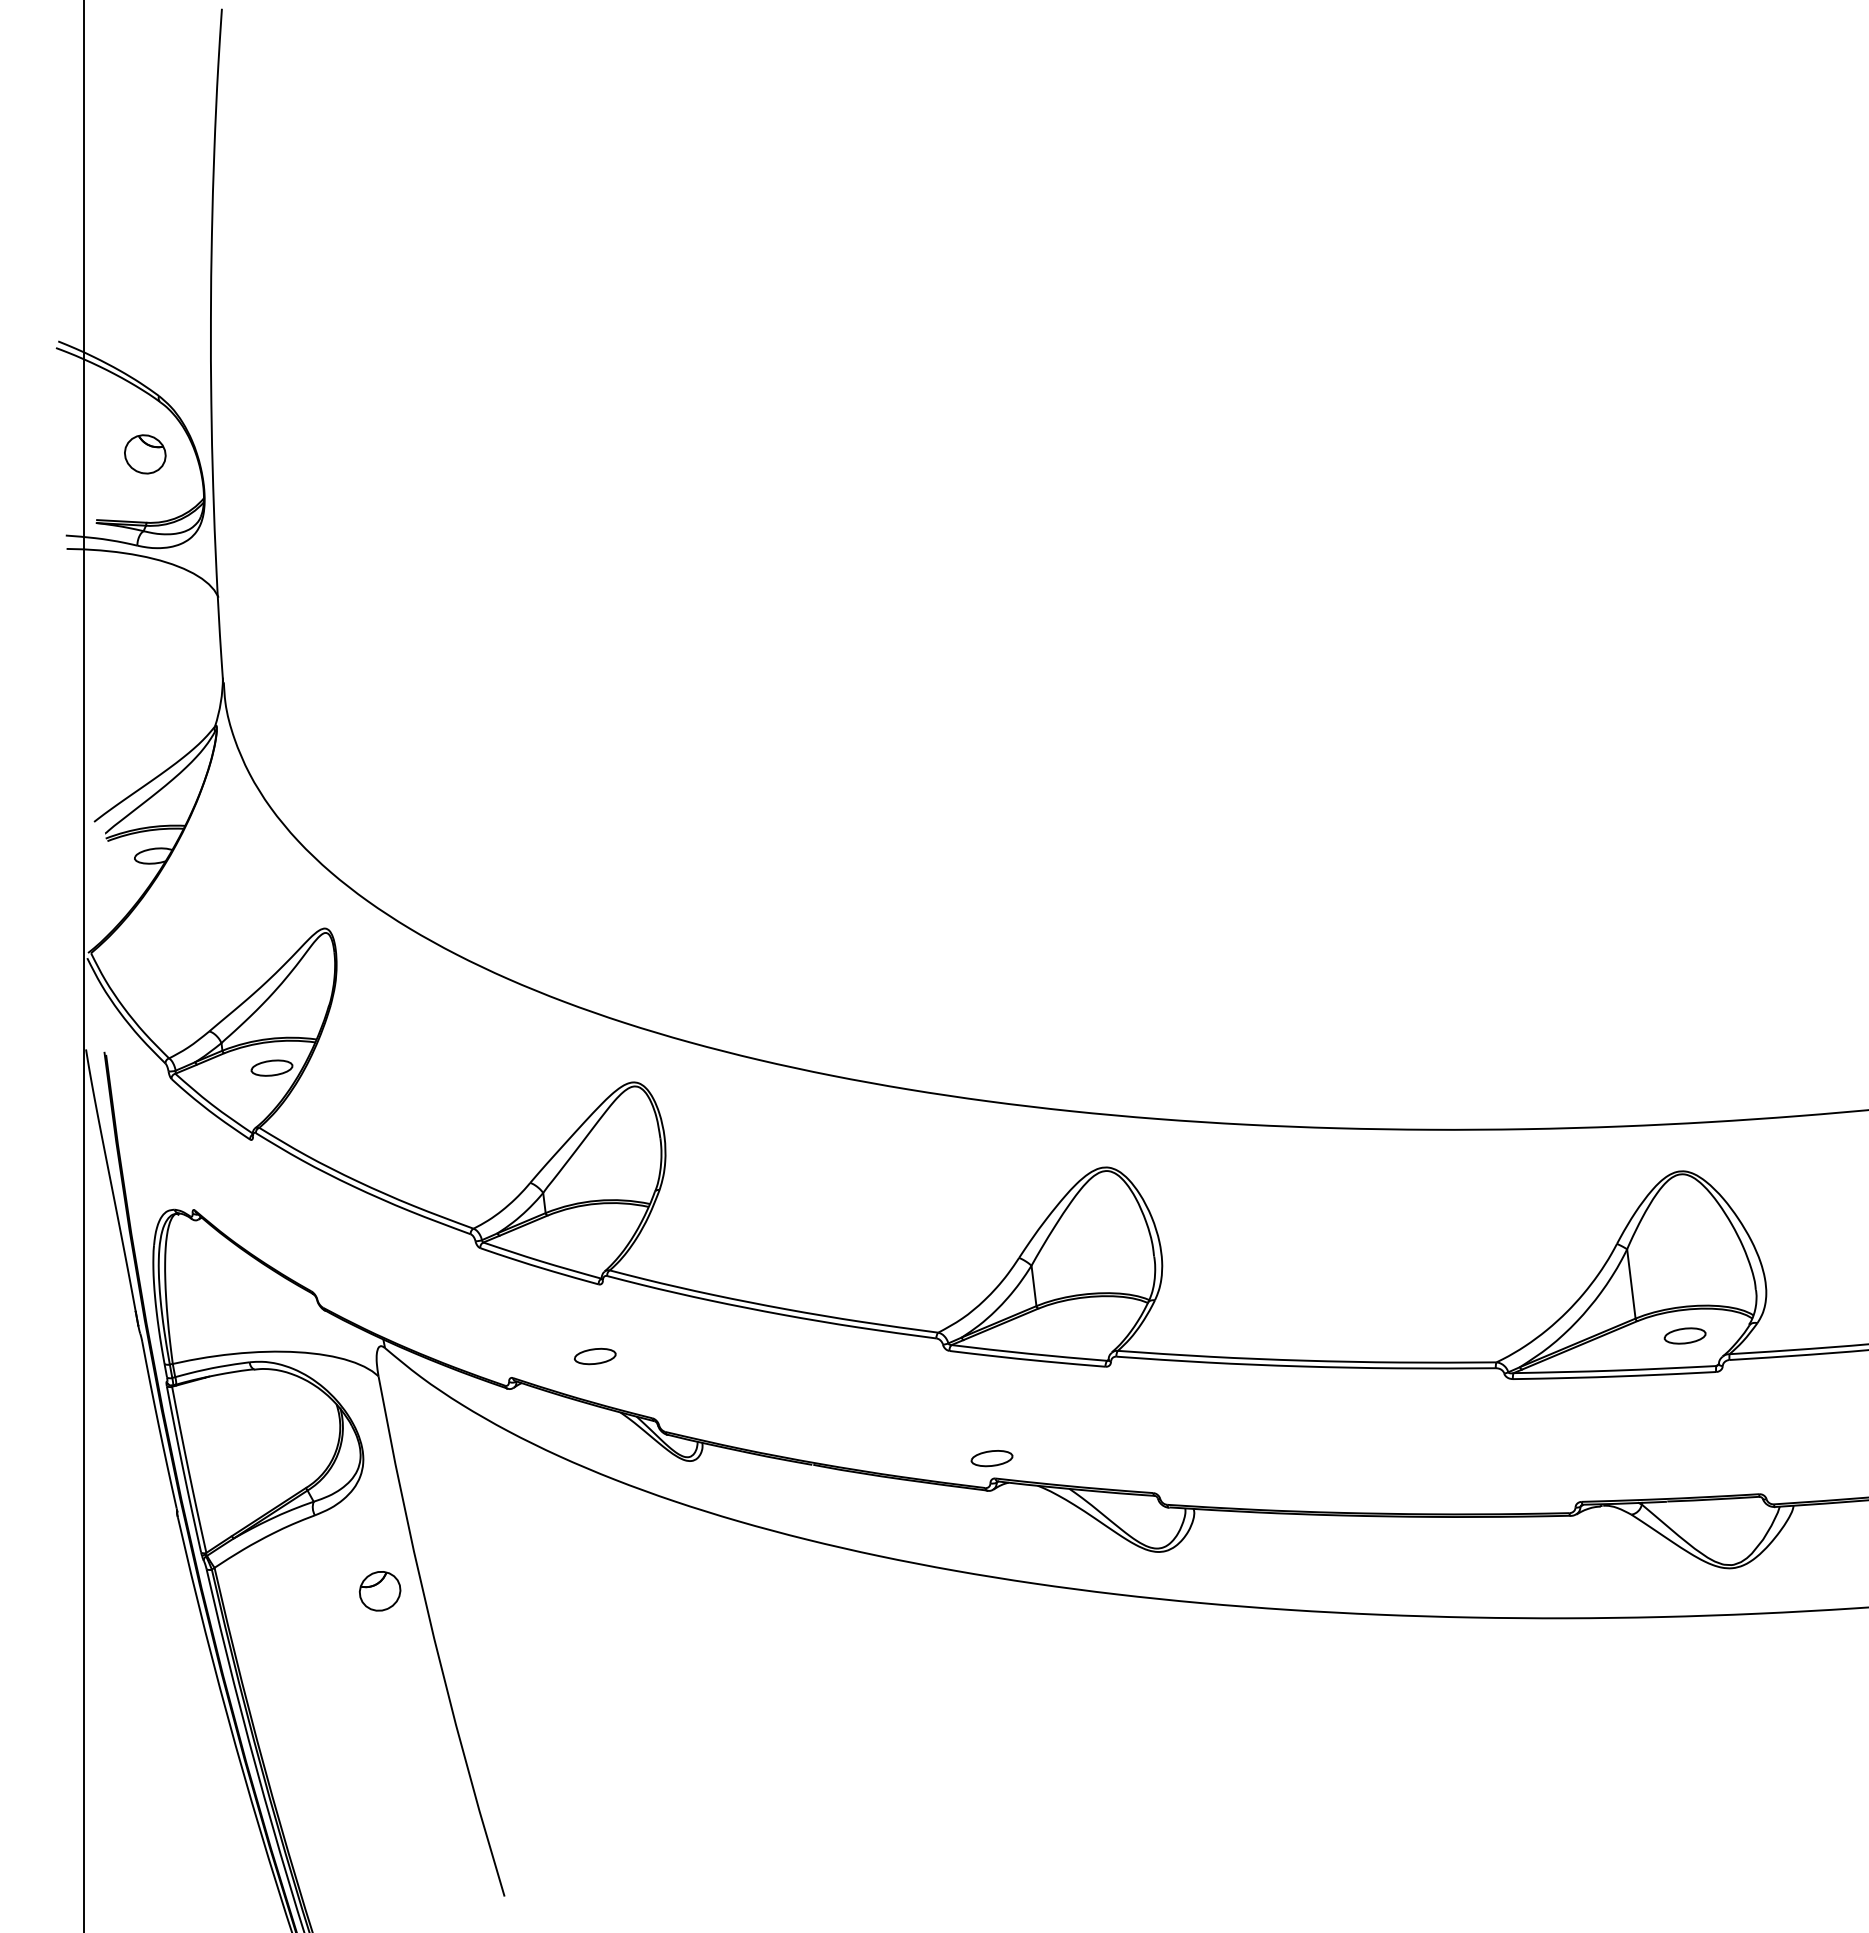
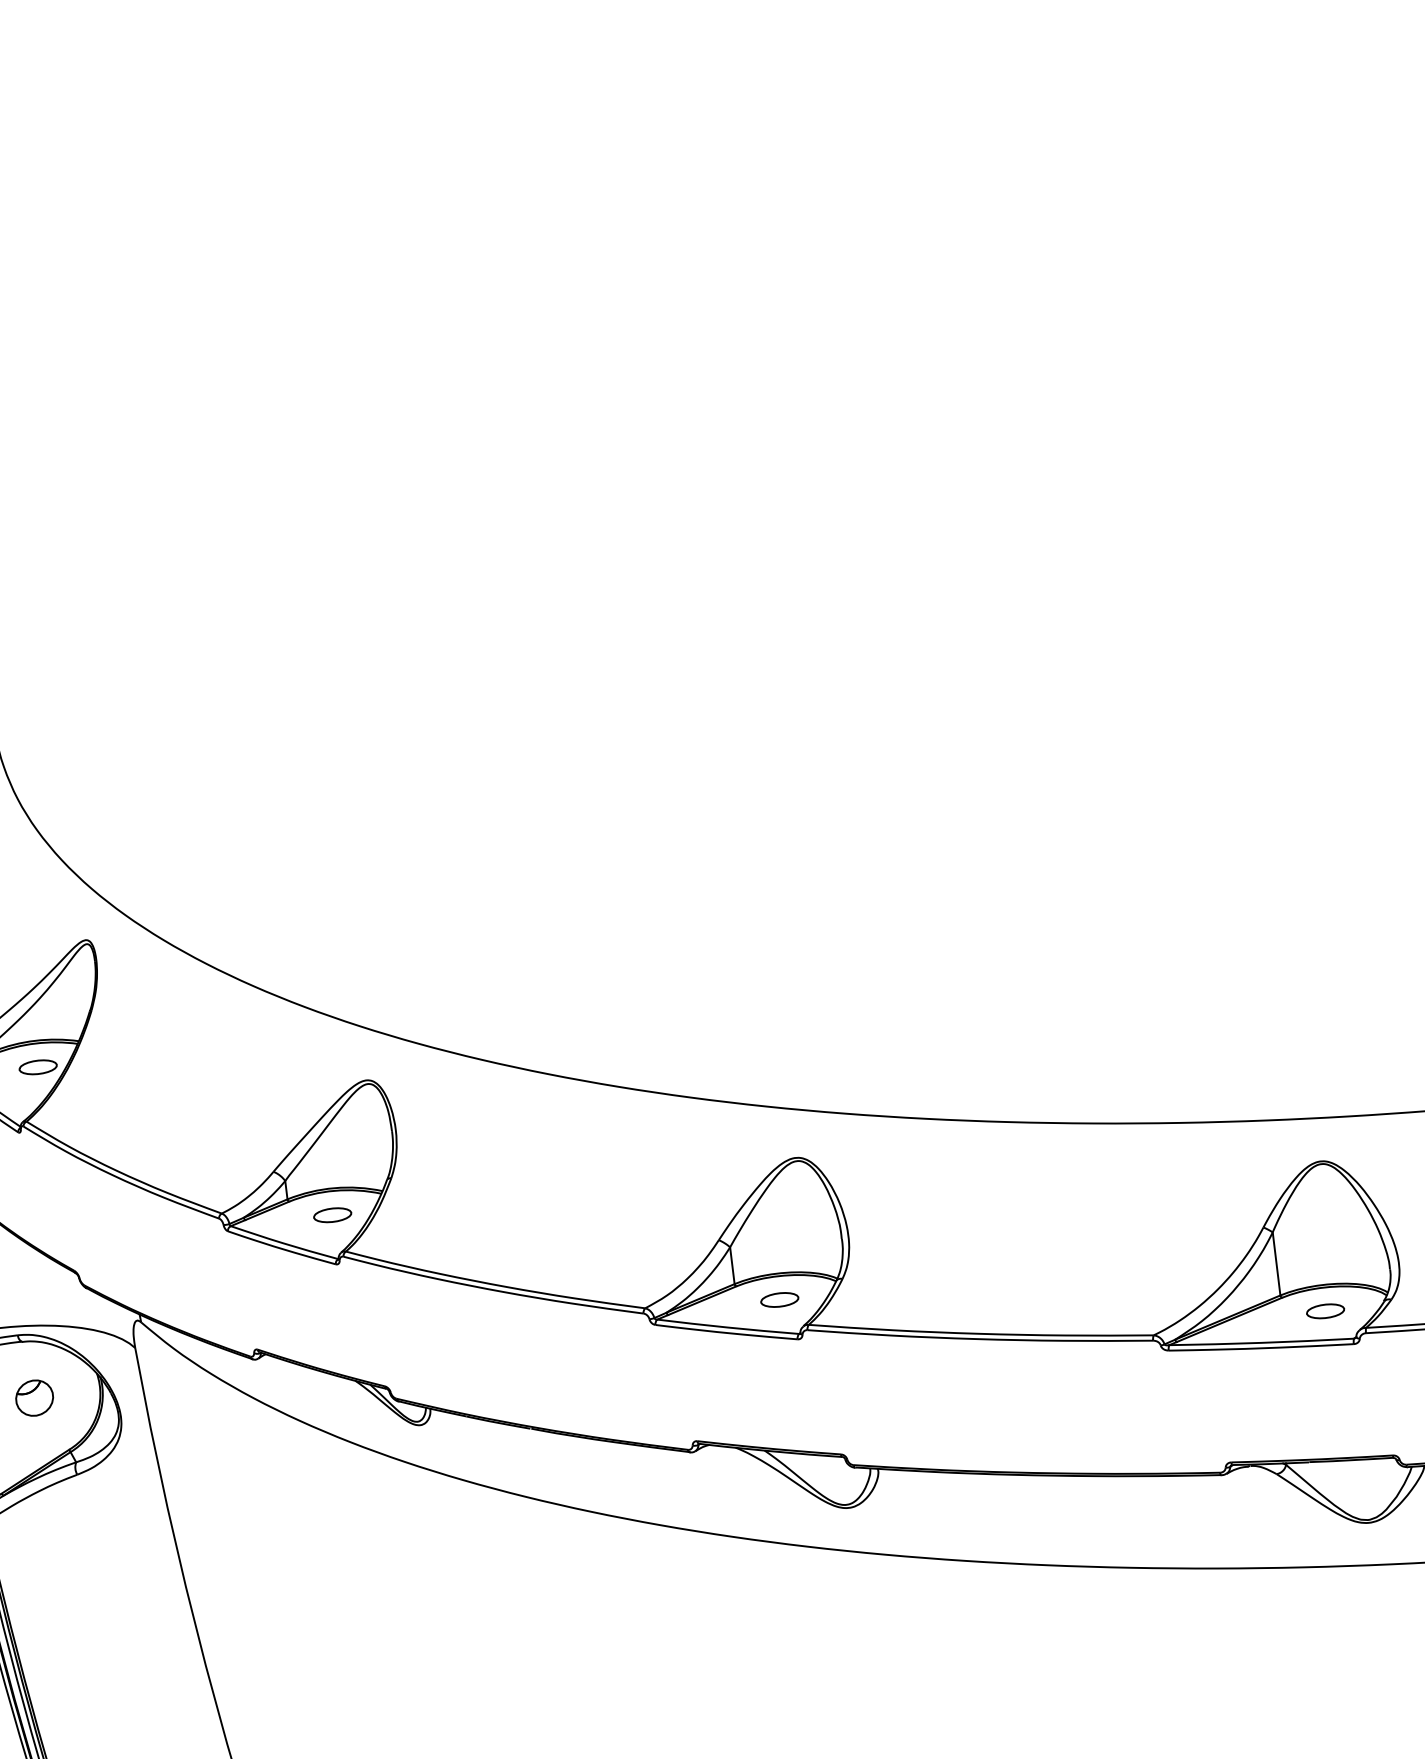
part: (595, 1356) -> (332, 1215), moved
part: (991, 1458) -> (779, 1299), moved
part: (379, 1591) -> (34, 1398), moved

